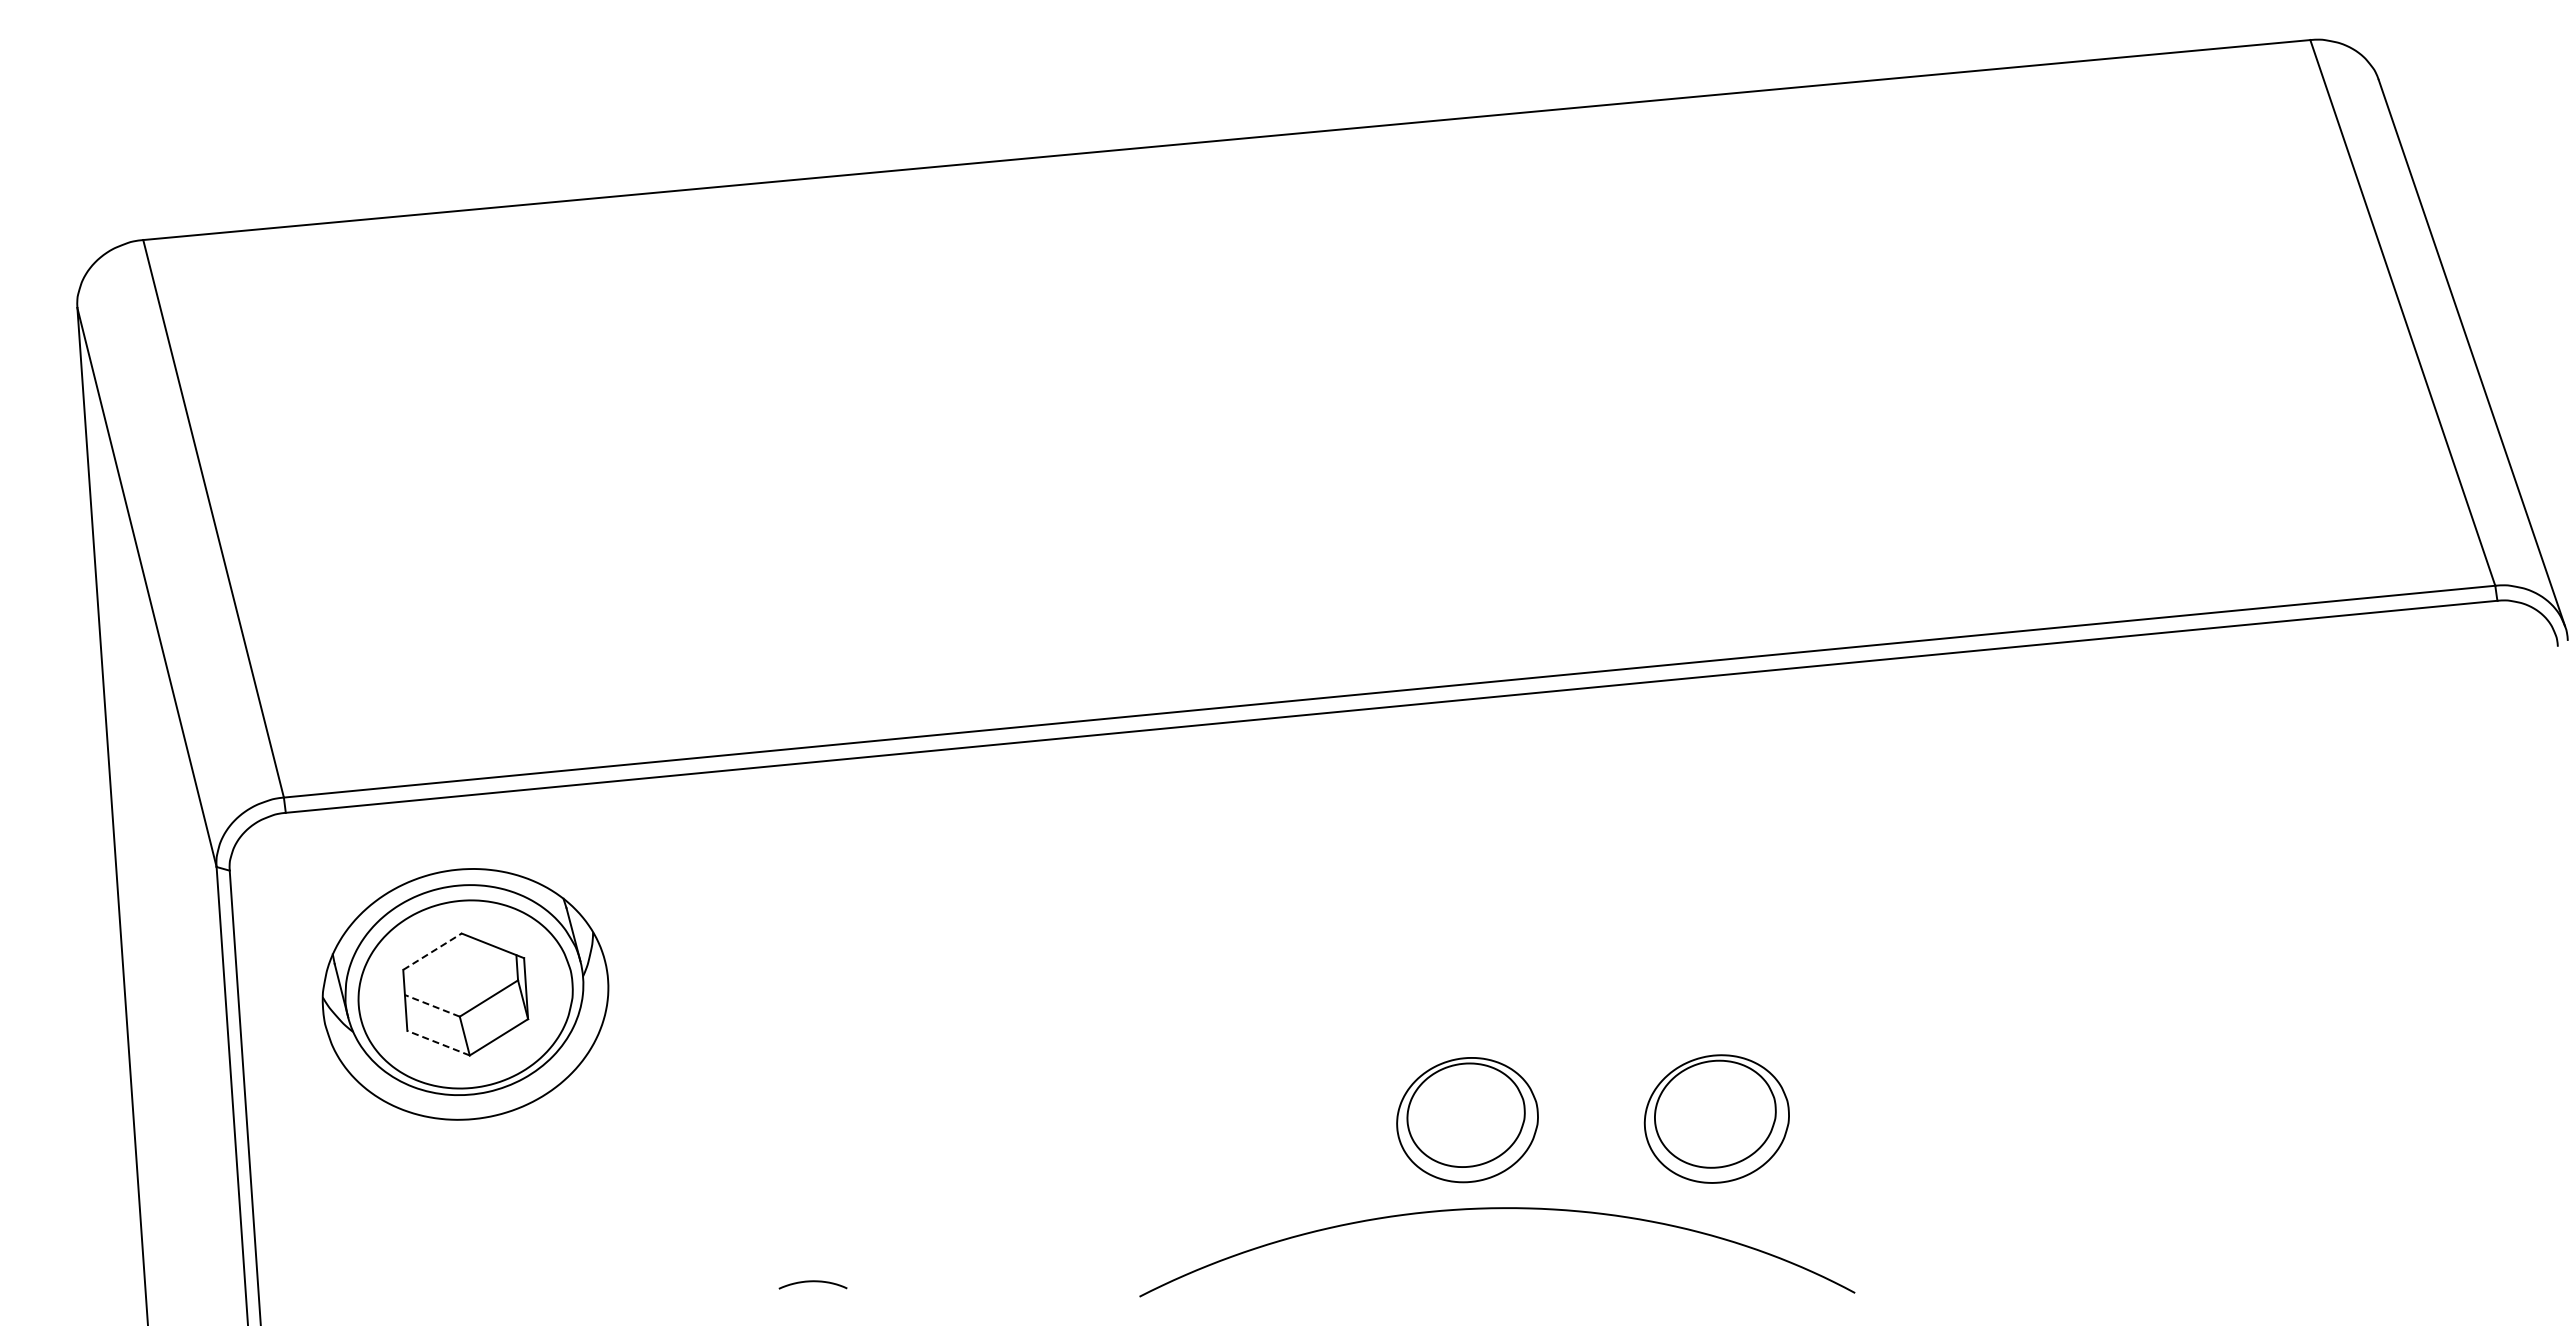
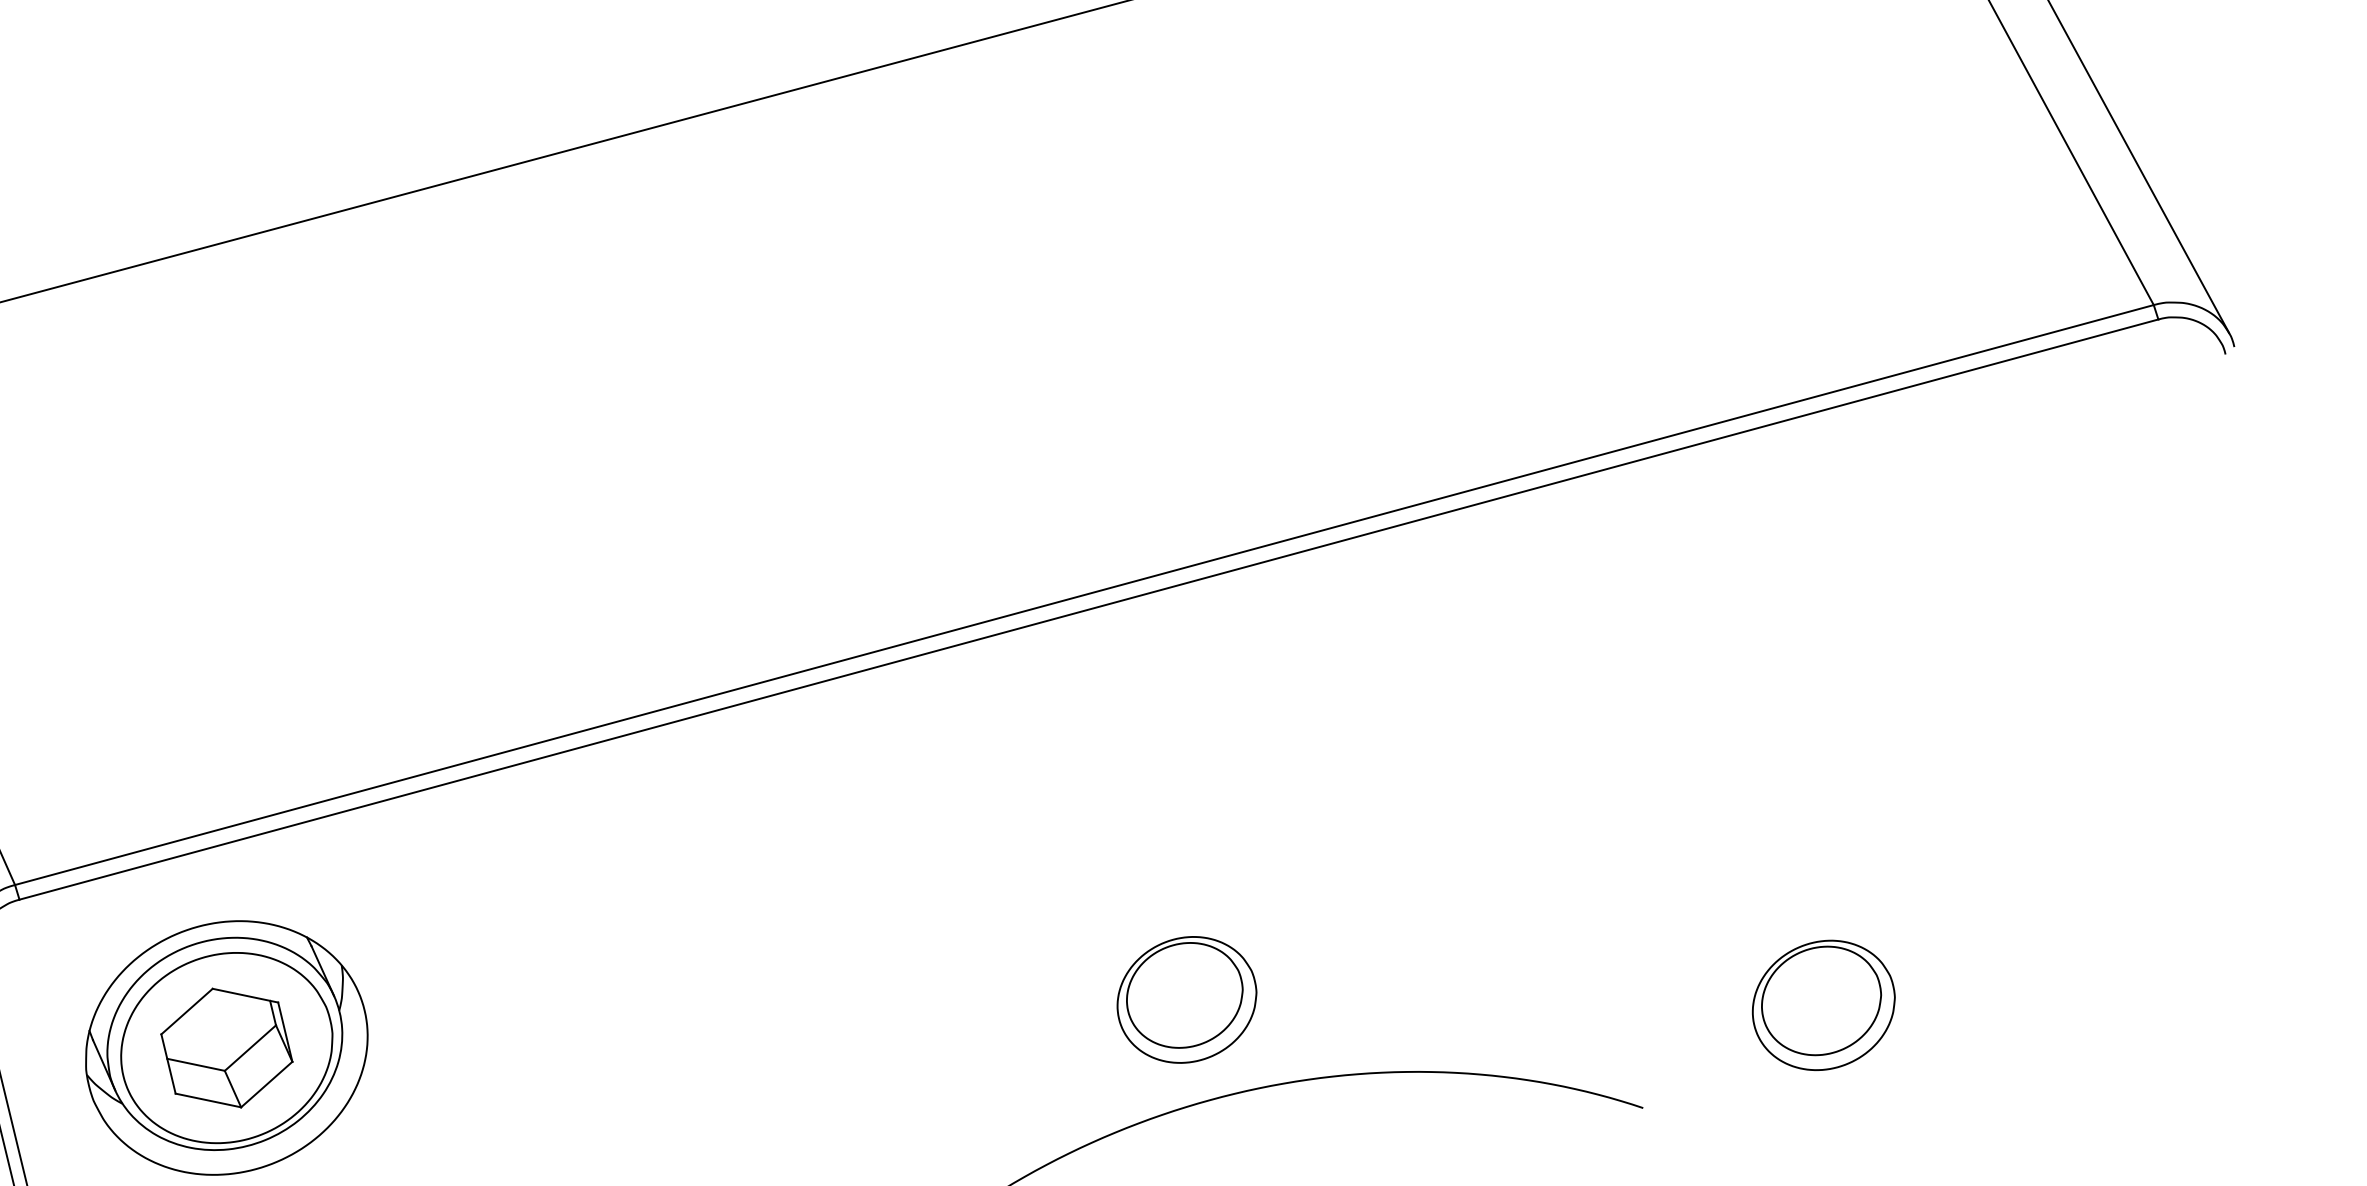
line: (432, 951) -> (187, 1011), dashed -> solid
line: (431, 1005) -> (195, 1064), dashed -> solid
line: (438, 1043) -> (208, 1100), dashed -> solid
part: (1716, 1118) -> (1823, 1004), moved
part: (1467, 1120) -> (1186, 1000), moved

